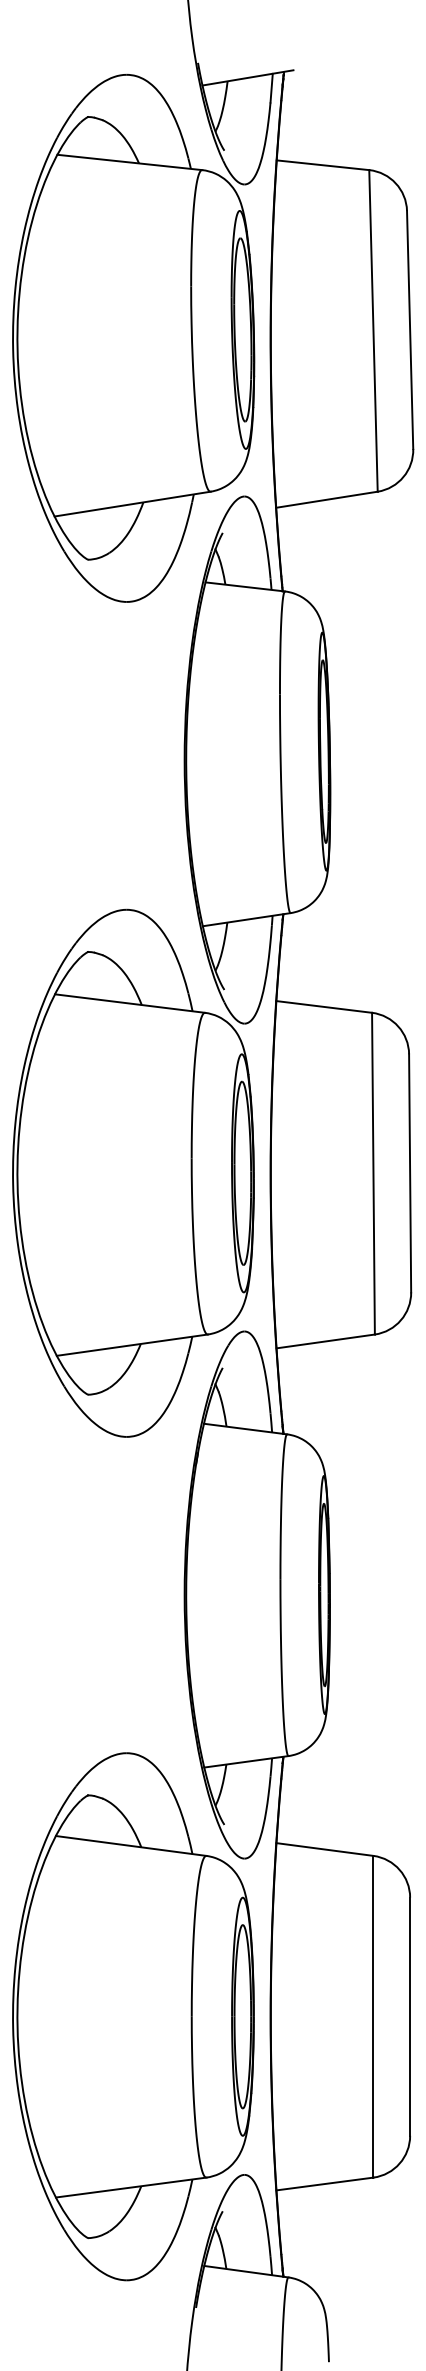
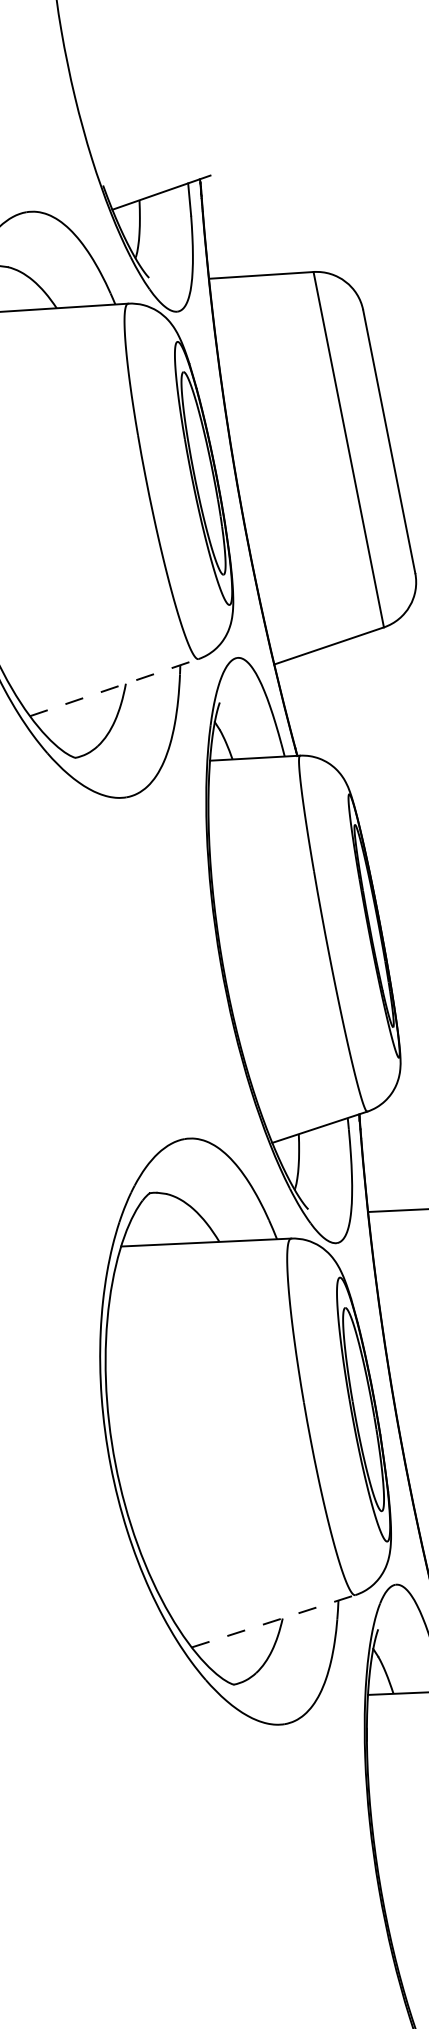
line: (133, 504) -> (115, 687), solid -> dashed
line: (132, 1345) -> (273, 1621), solid -> dashed

